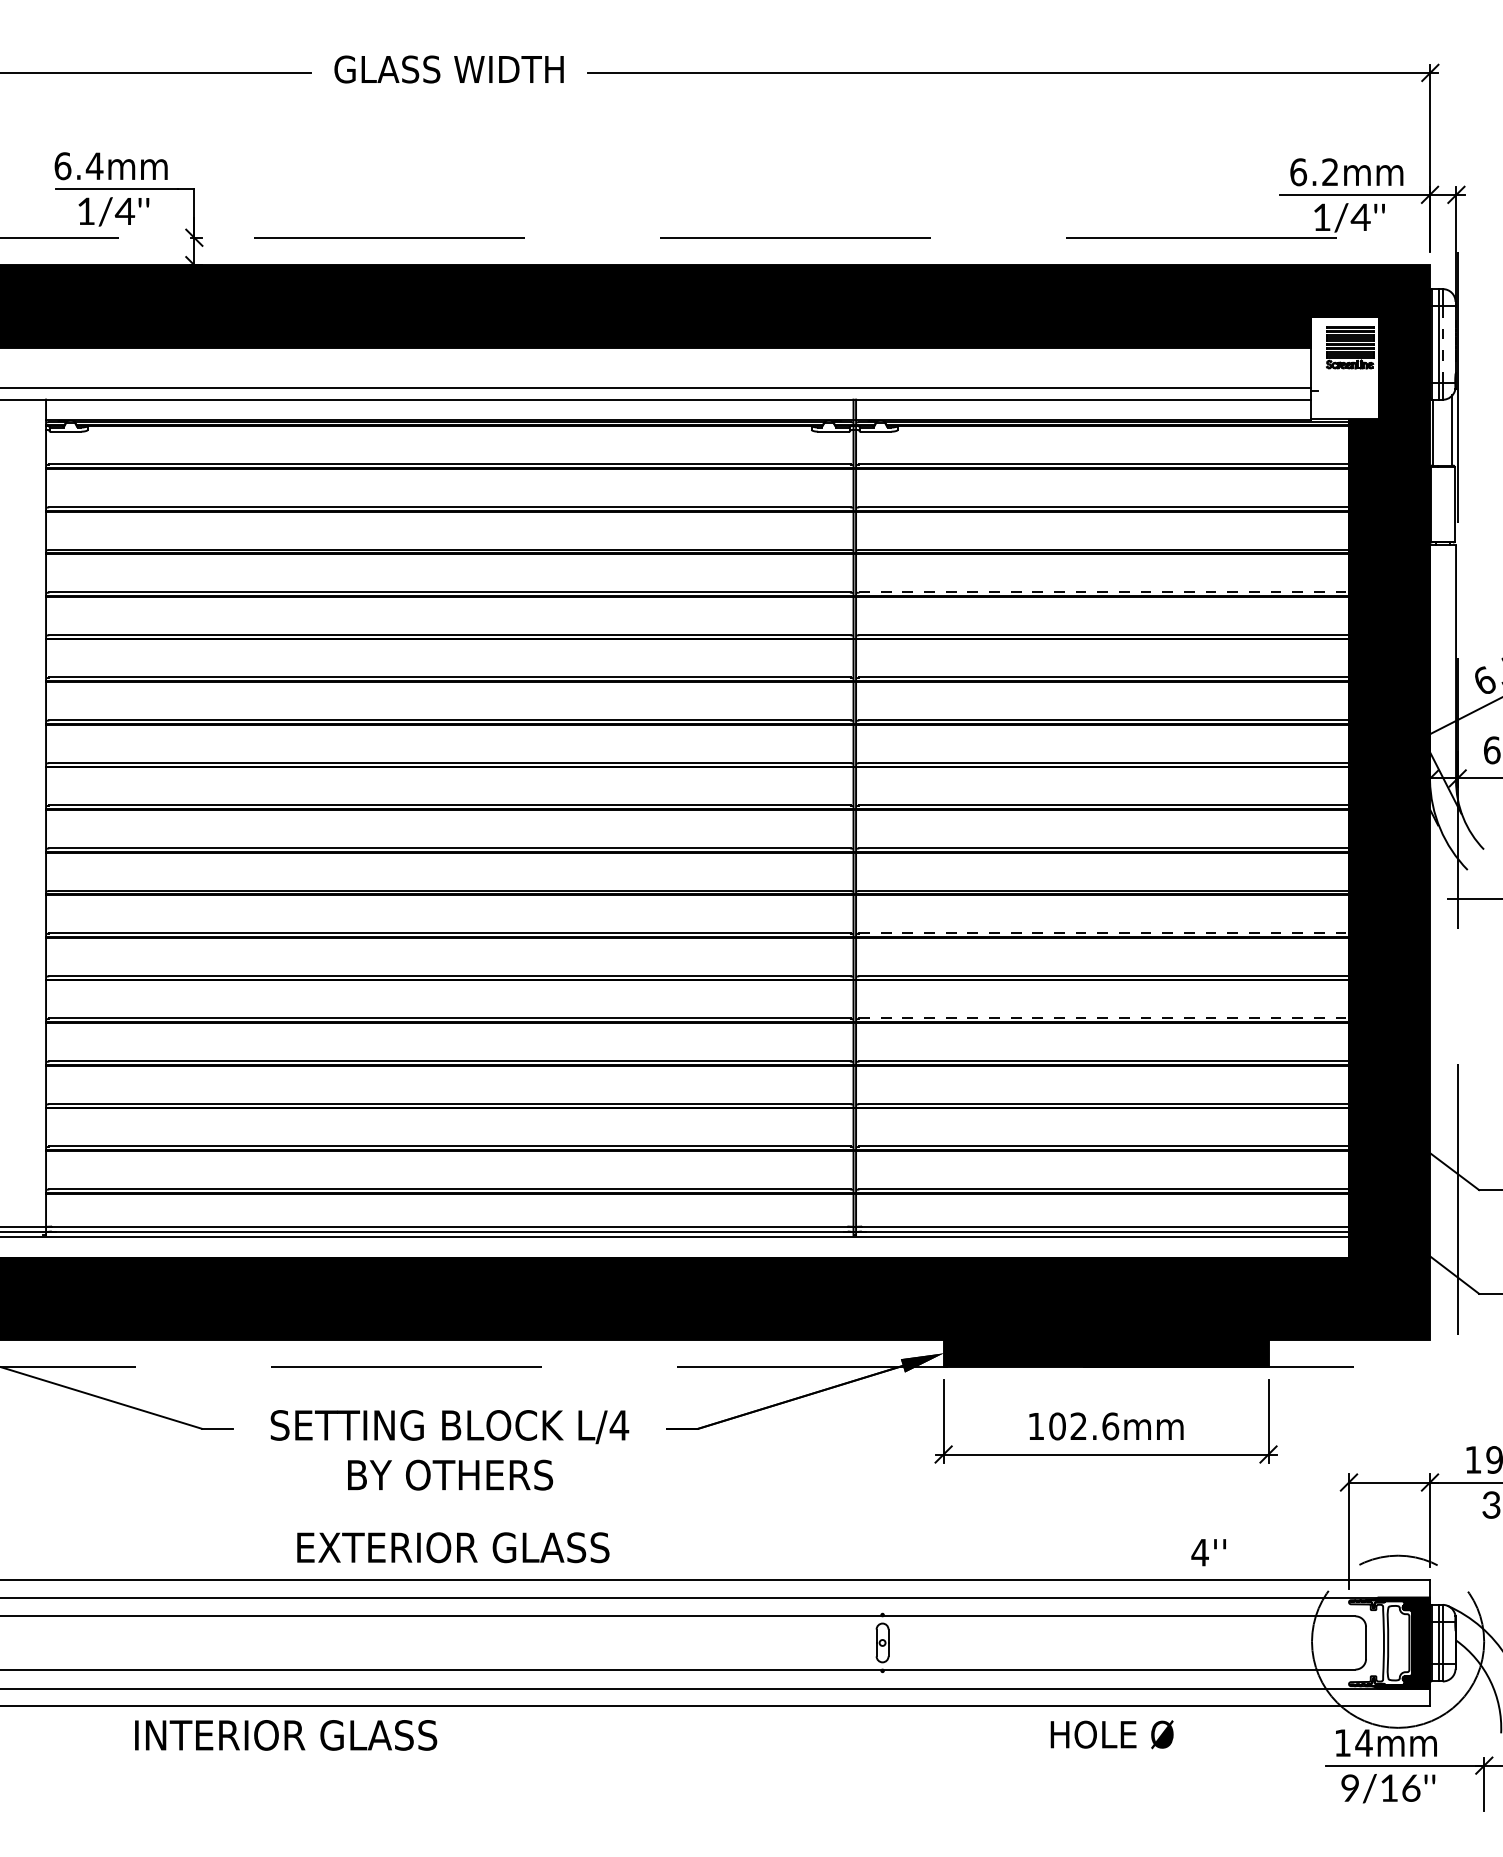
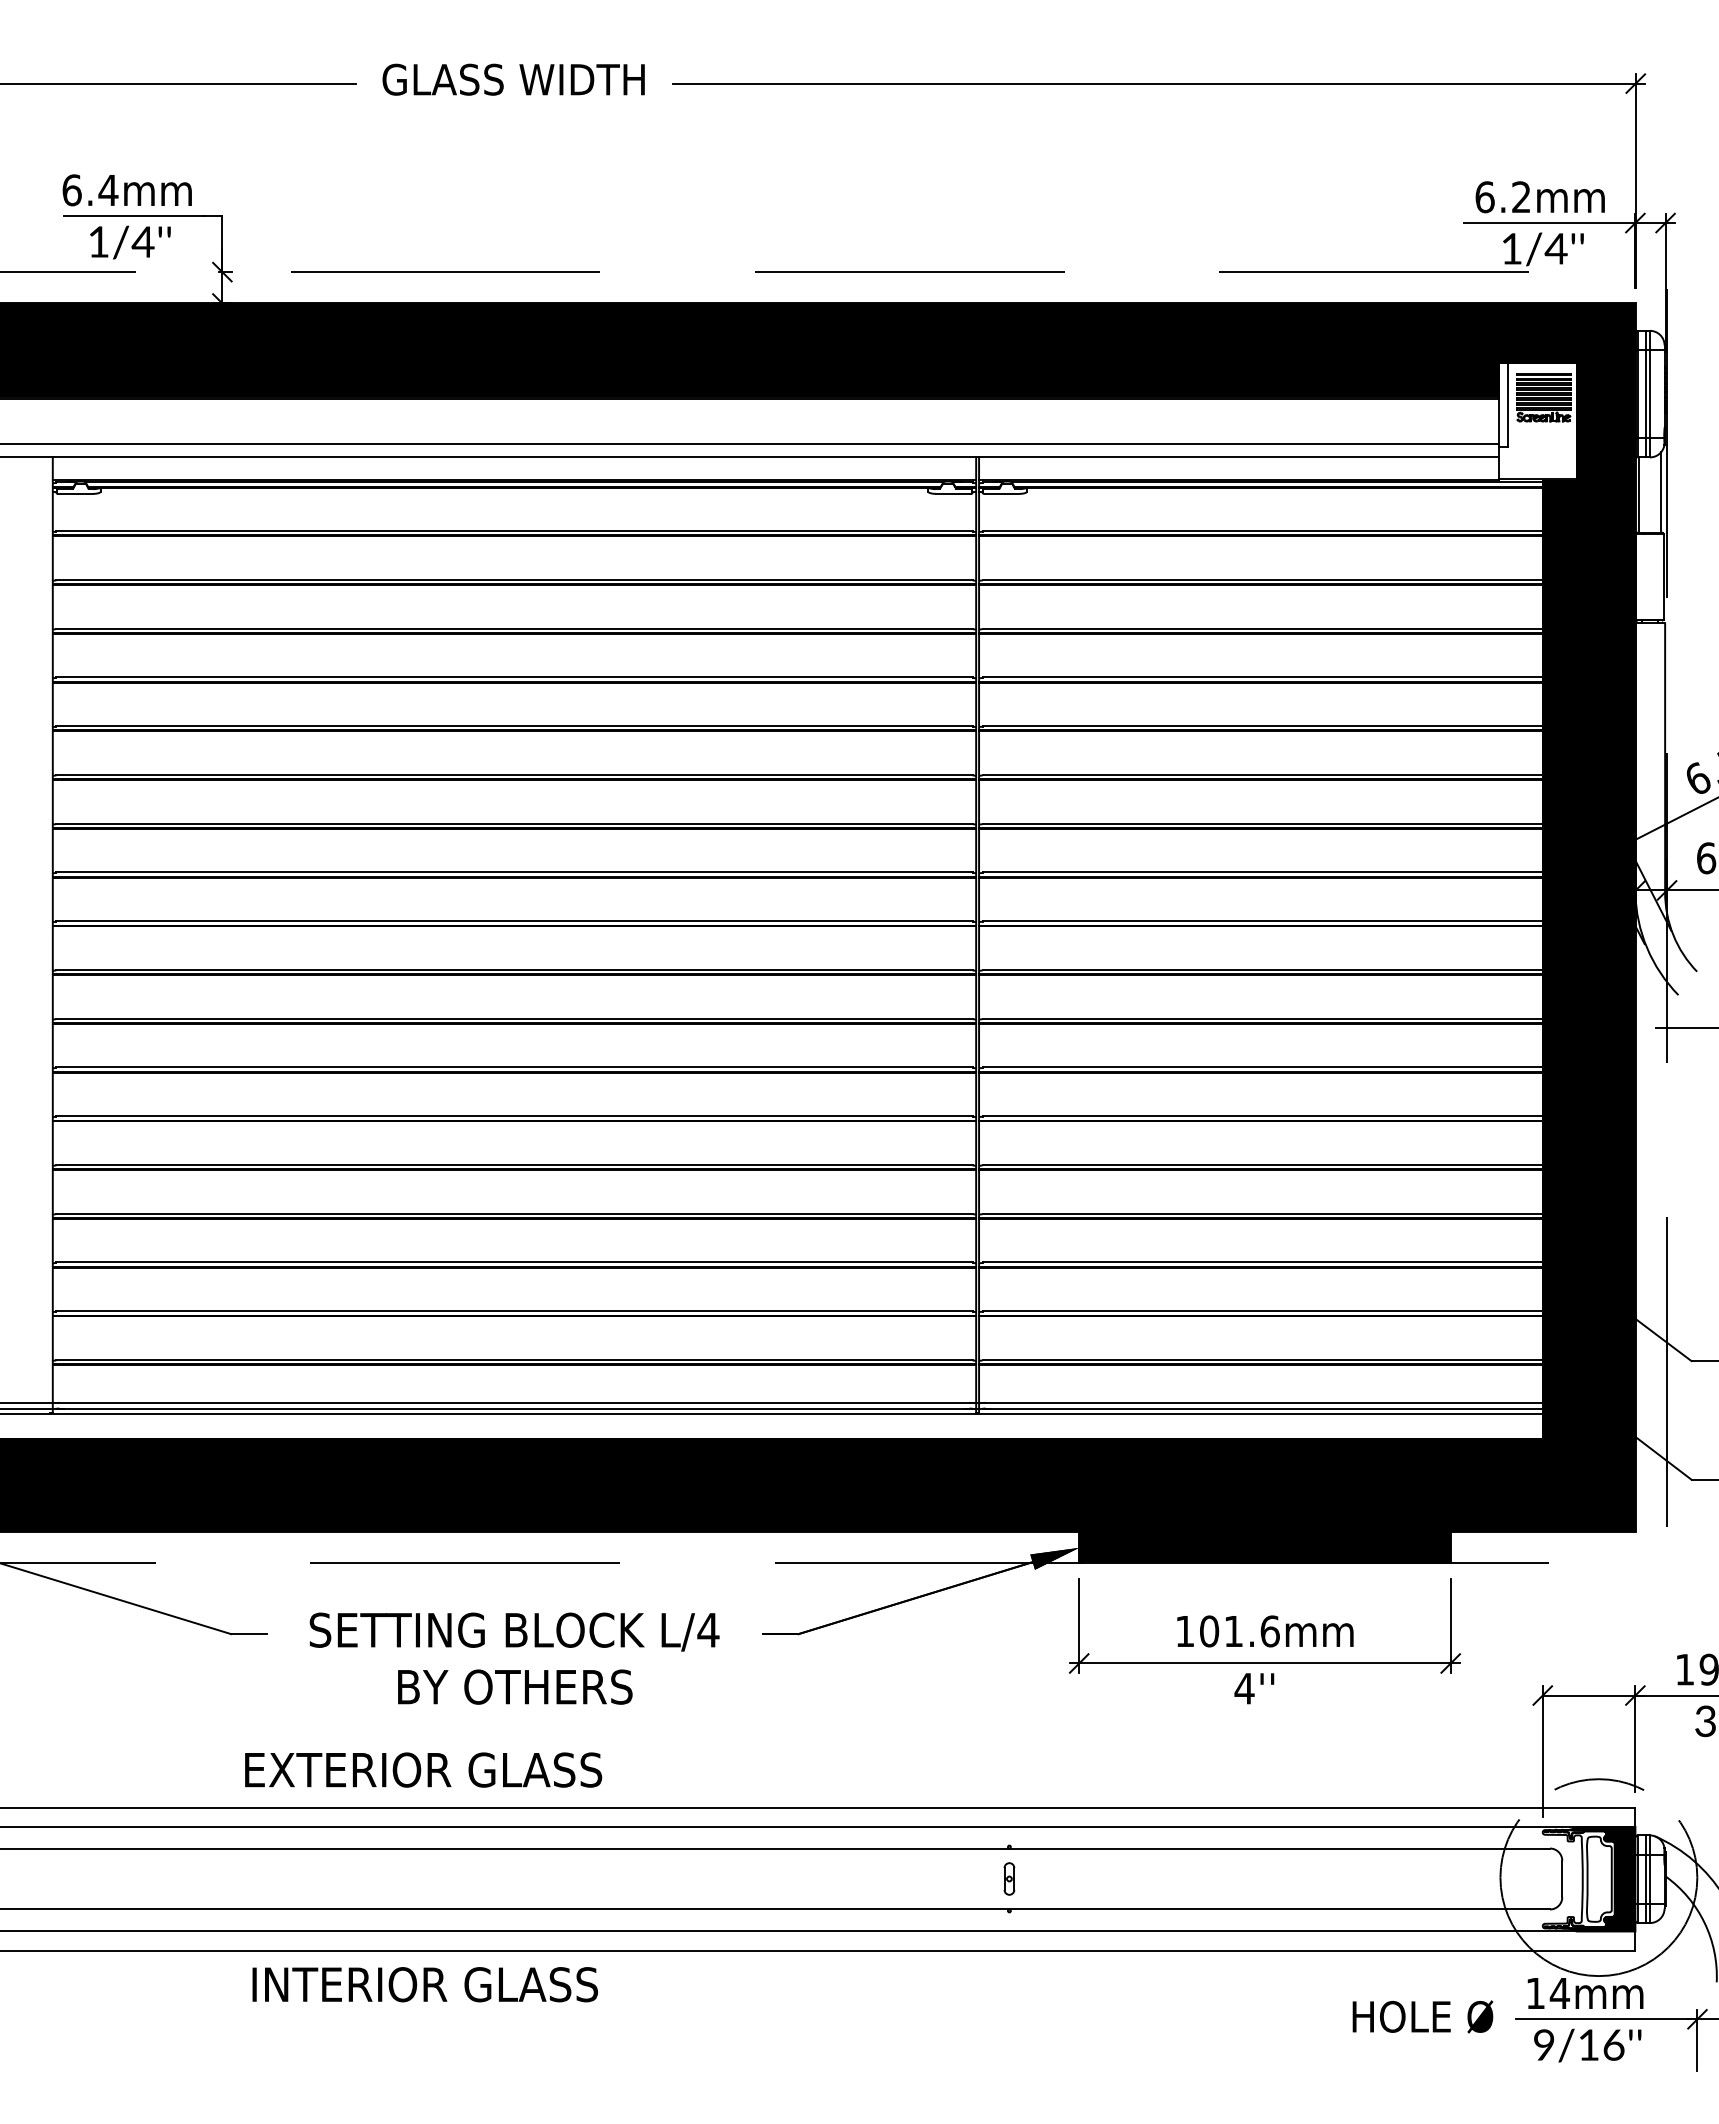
line: (1443, 344) -> (1650, 394), dashed -> solid
line: (1318, 352) -> (1507, 403), added
line: (1104, 592) -> (1263, 677), dashed -> solid
line: (1104, 933) -> (1263, 1067), dashed -> solid
line: (1104, 1018) -> (1263, 1164), dashed -> solid
text: (1078, 1425) -> (1233, 1630), 102.6mm -> 101.6mm
text: (453, 1547) -> (423, 1769), moved
text: (1208, 1552) -> (1254, 1688), moved
part: (882, 1642) -> (1009, 1878), size x0.71
text: (1111, 1734) -> (1422, 2016), moved
text: (286, 1735) -> (425, 1984), moved

